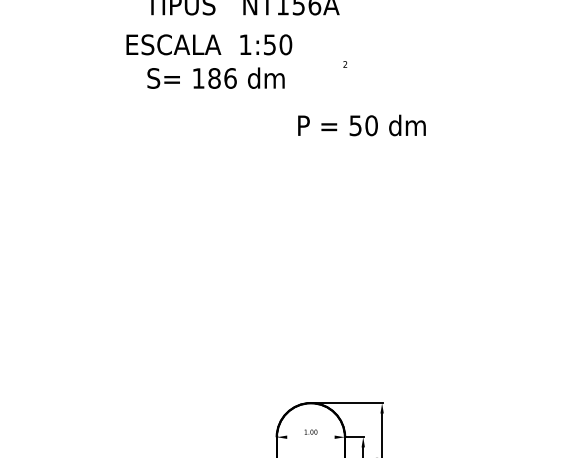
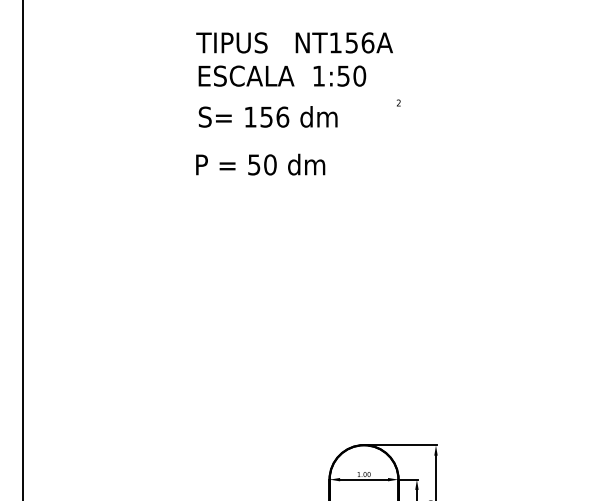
text: (209, 44) -> (282, 75), moved
text: (214, 77) -> (266, 116), 186 -> 156
text: (361, 125) -> (260, 164), moved
line: (311, 437) -> (364, 479), added

